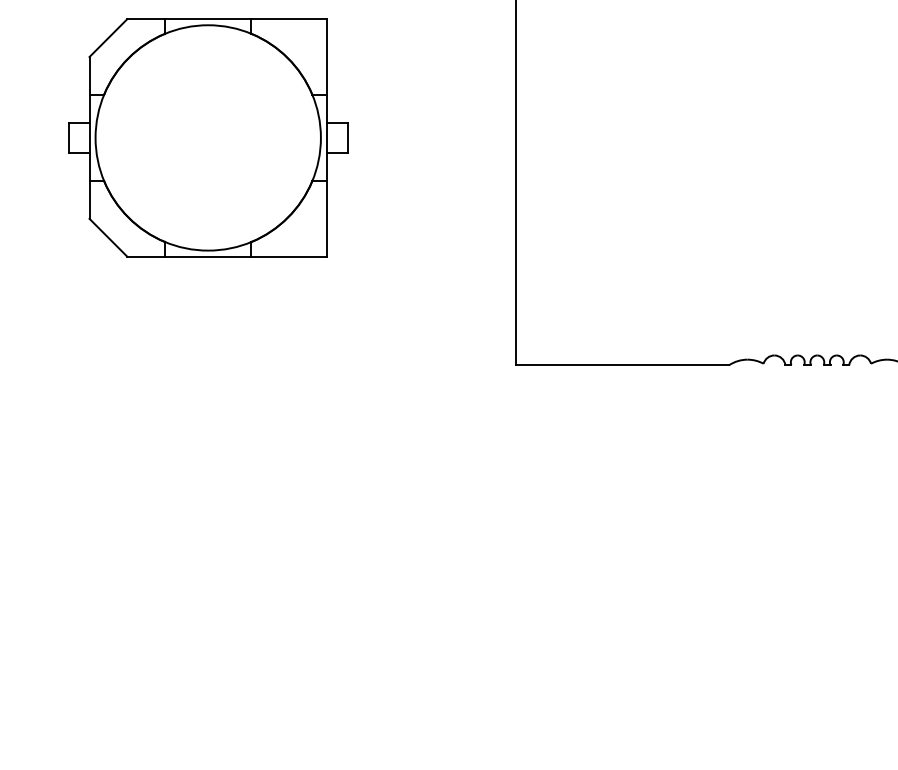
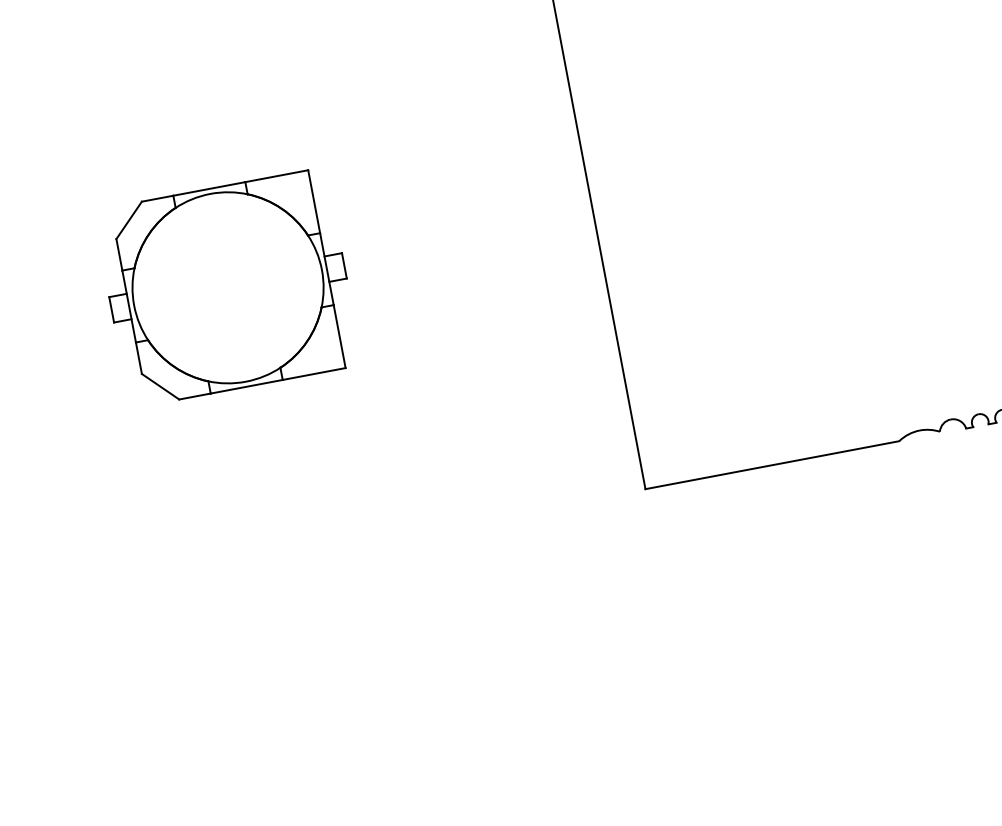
part: (208, 137) -> (228, 287), size x0.7

